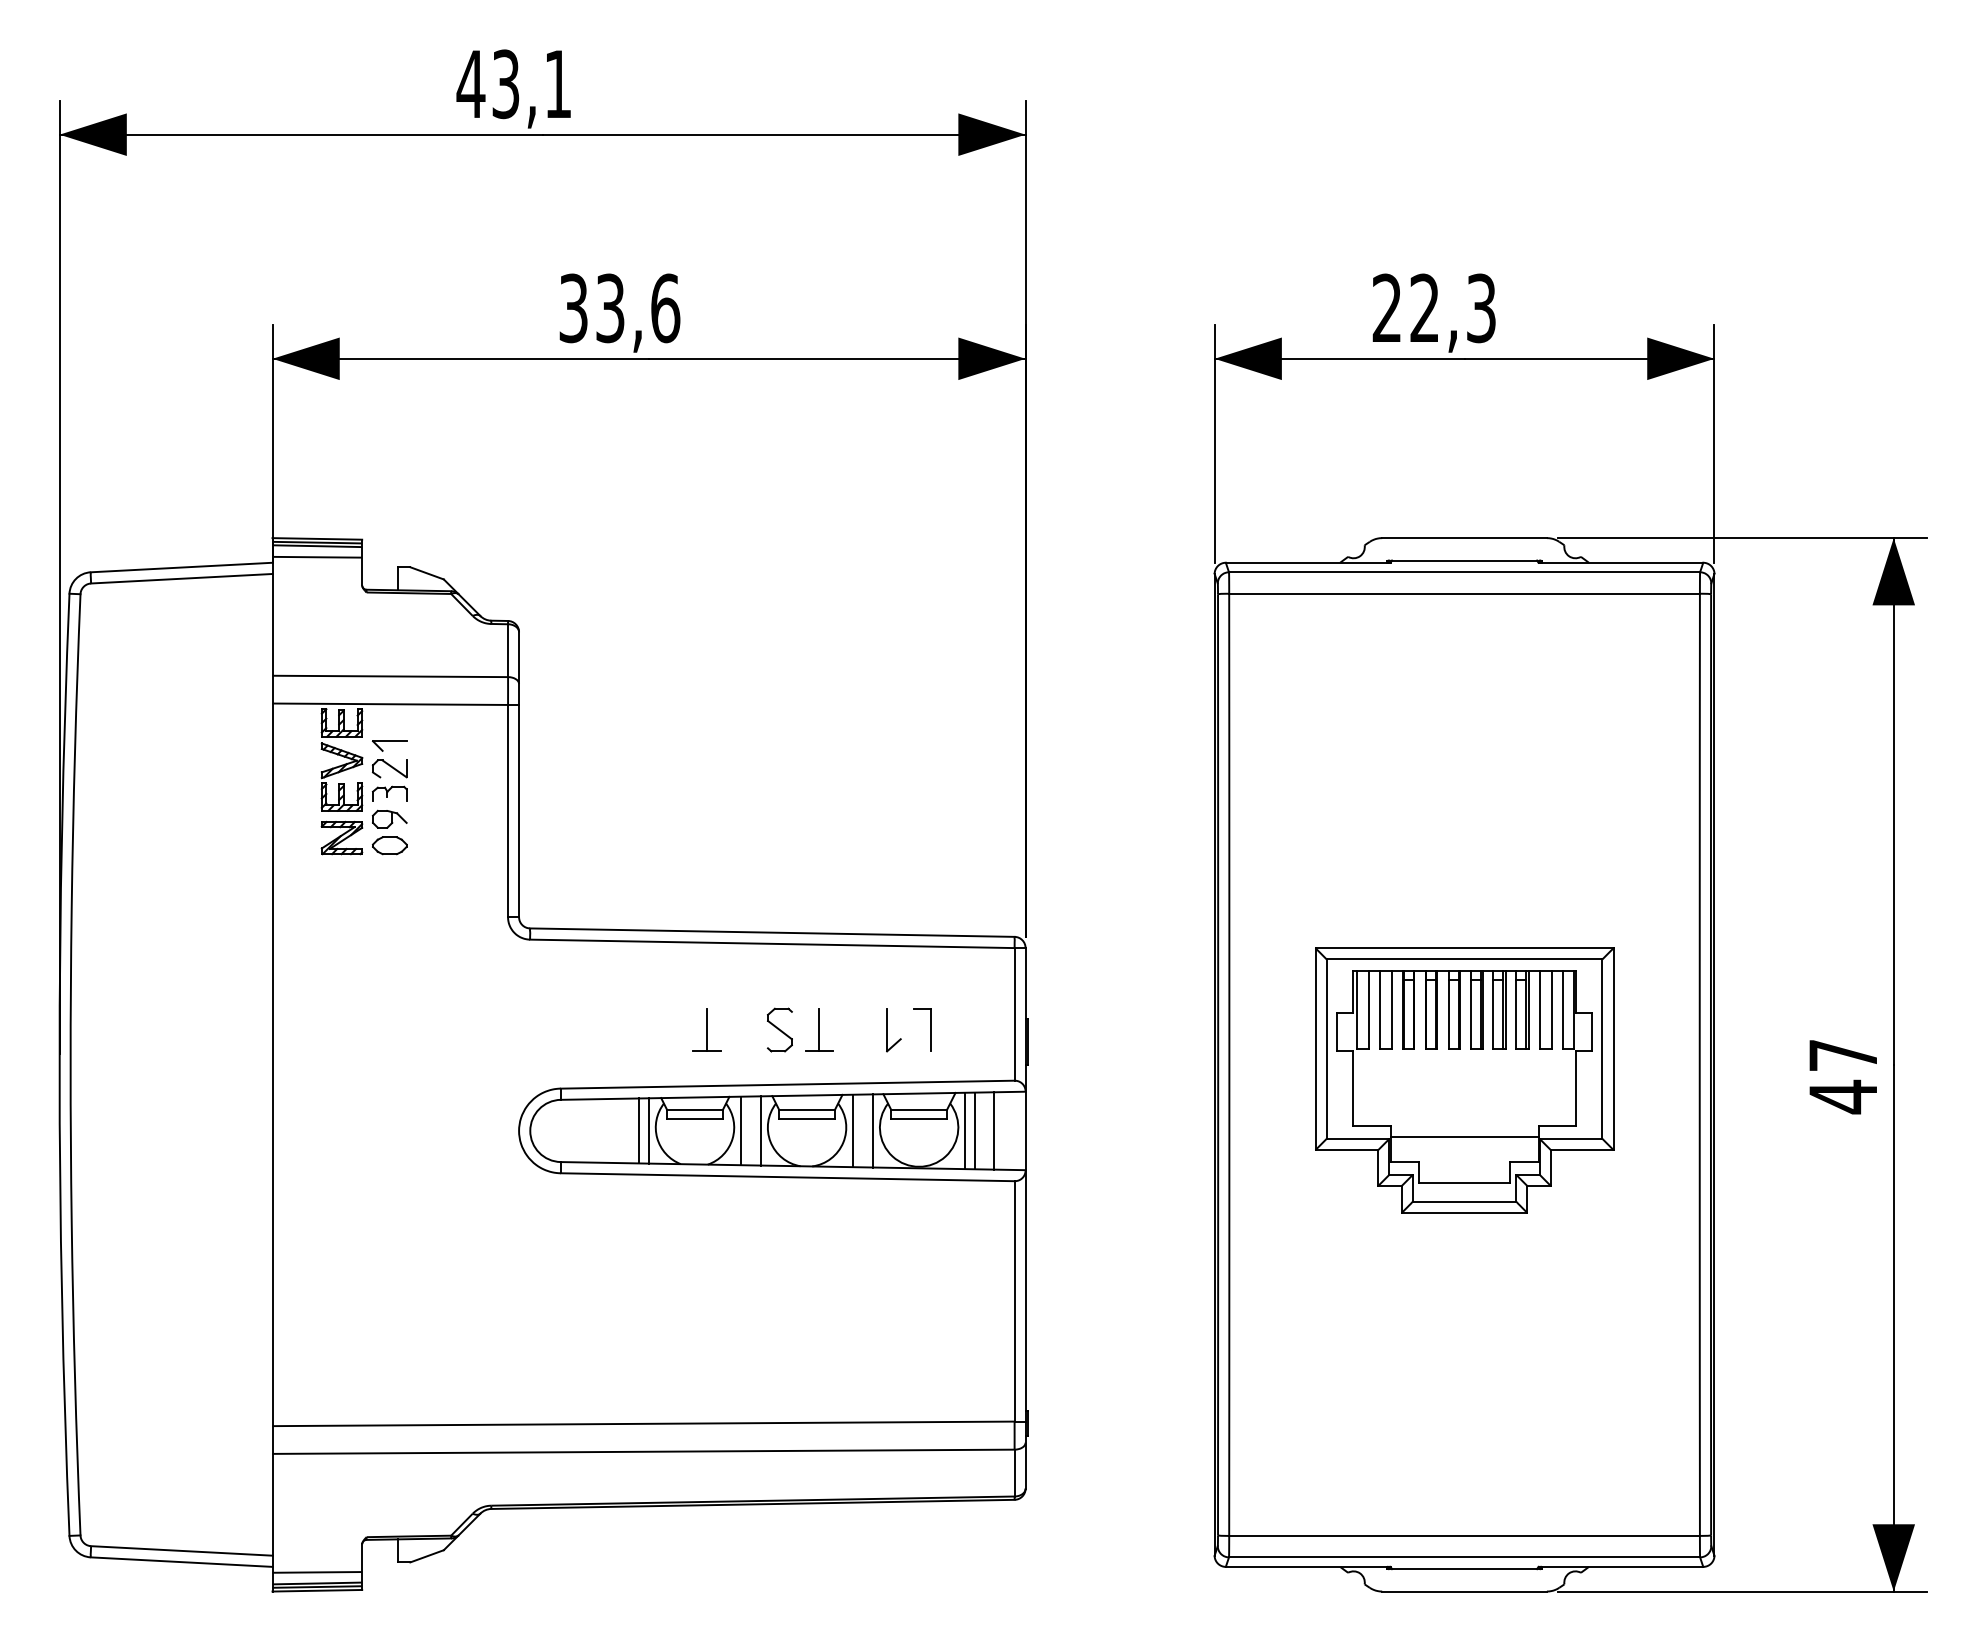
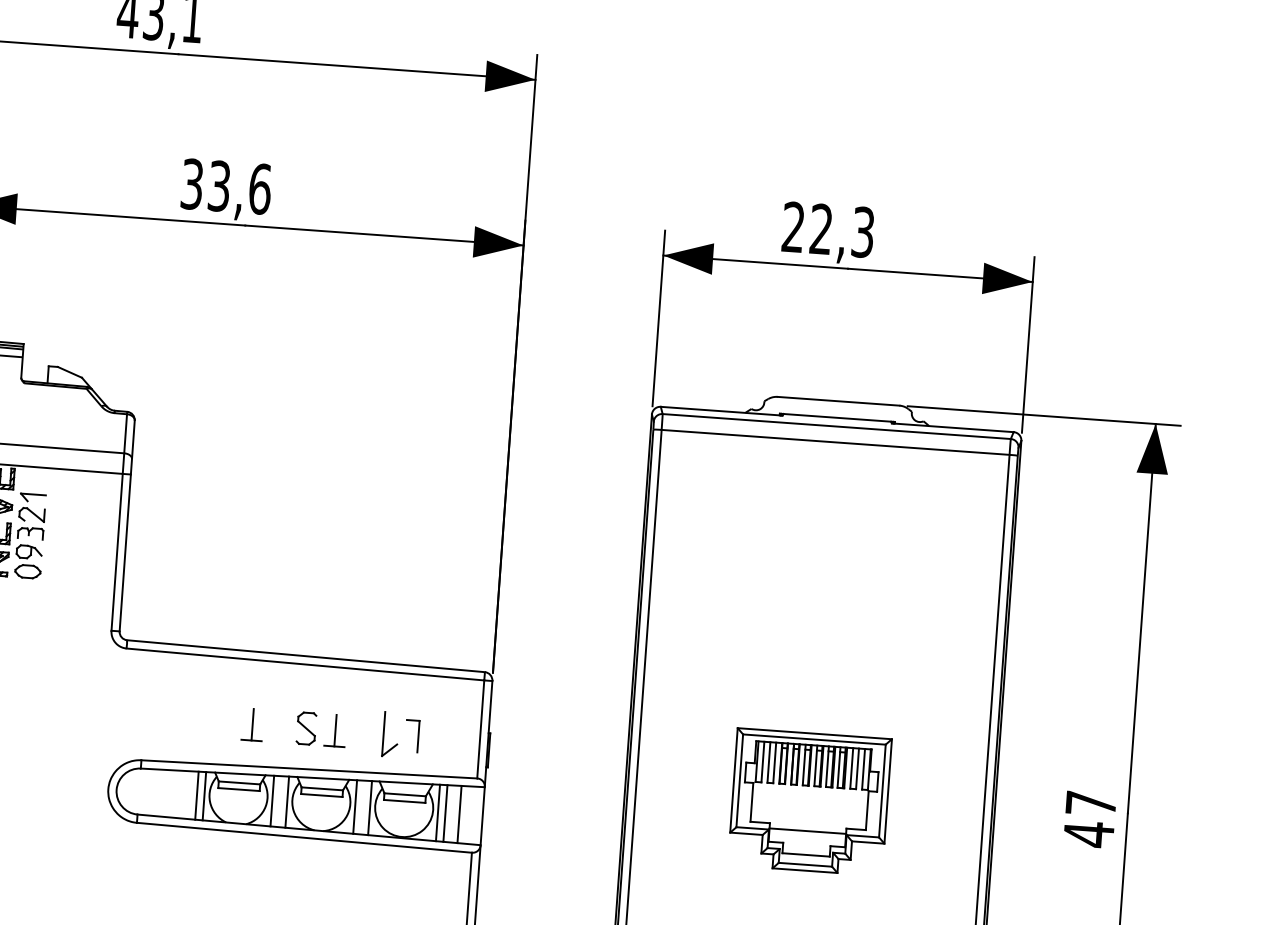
part: (893, 1030) -> (390, 734), size x1.4
part: (1464, 1080) -> (809, 802), size x0.7

